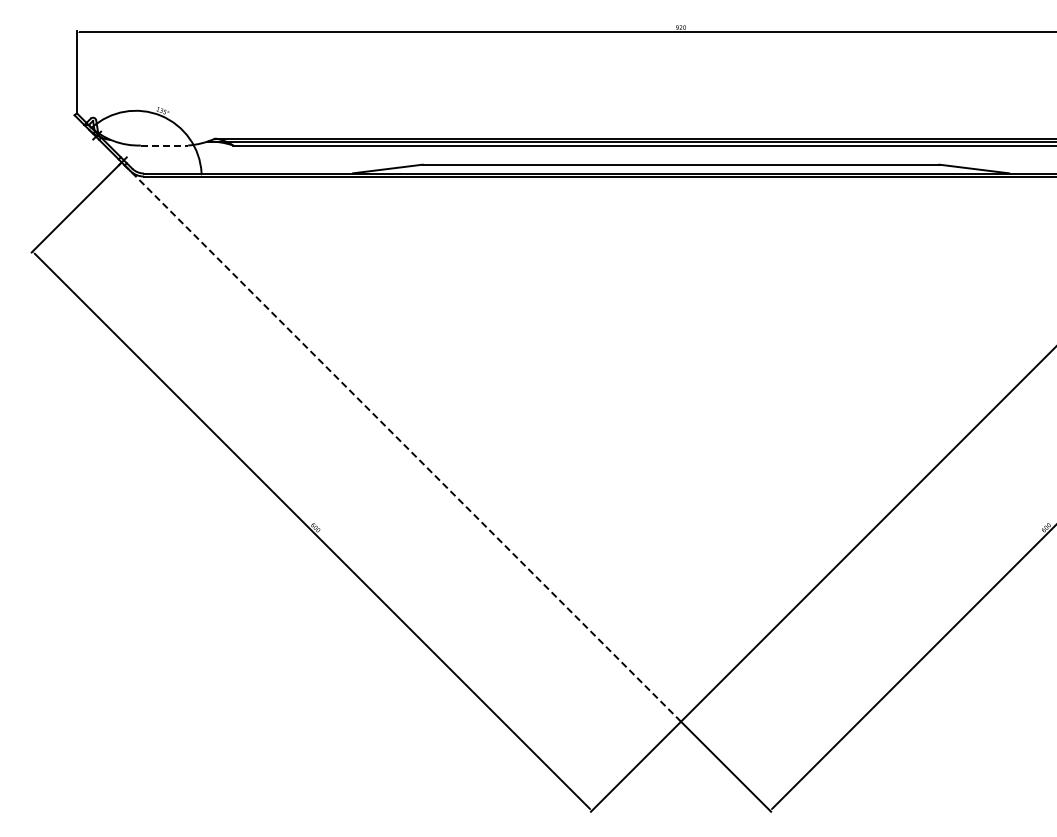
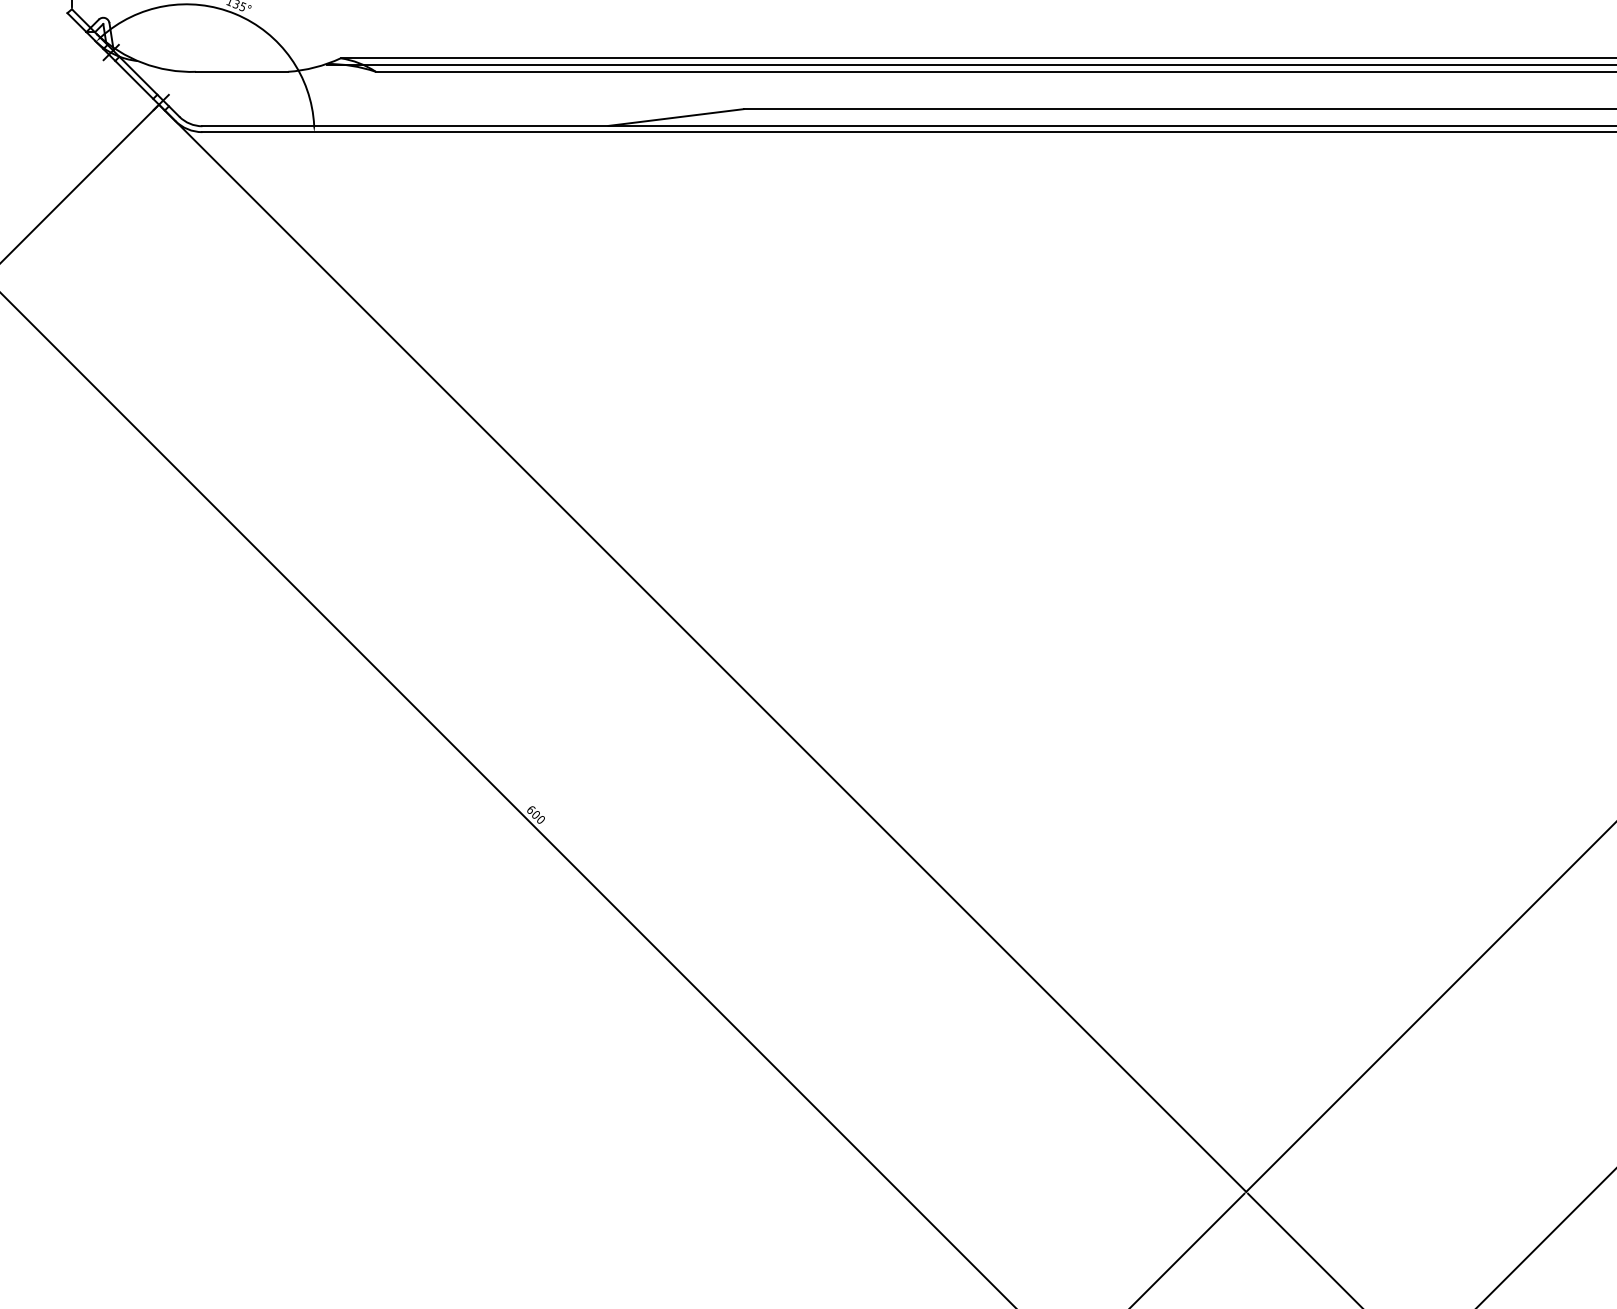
line: (164, 145) -> (242, 71), dashed -> solid
line: (401, 441) -> (702, 647), dashed -> solid

